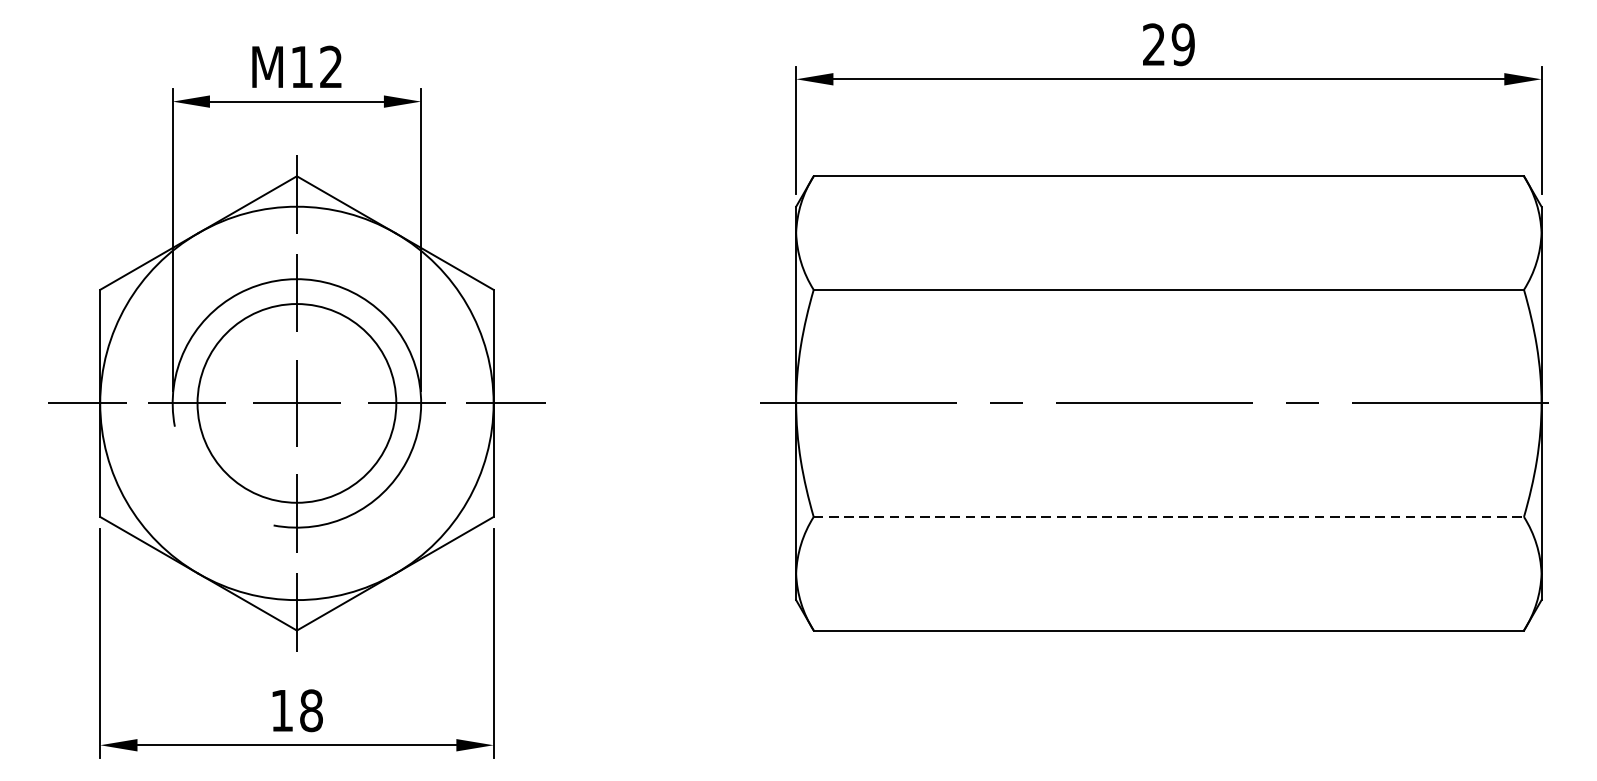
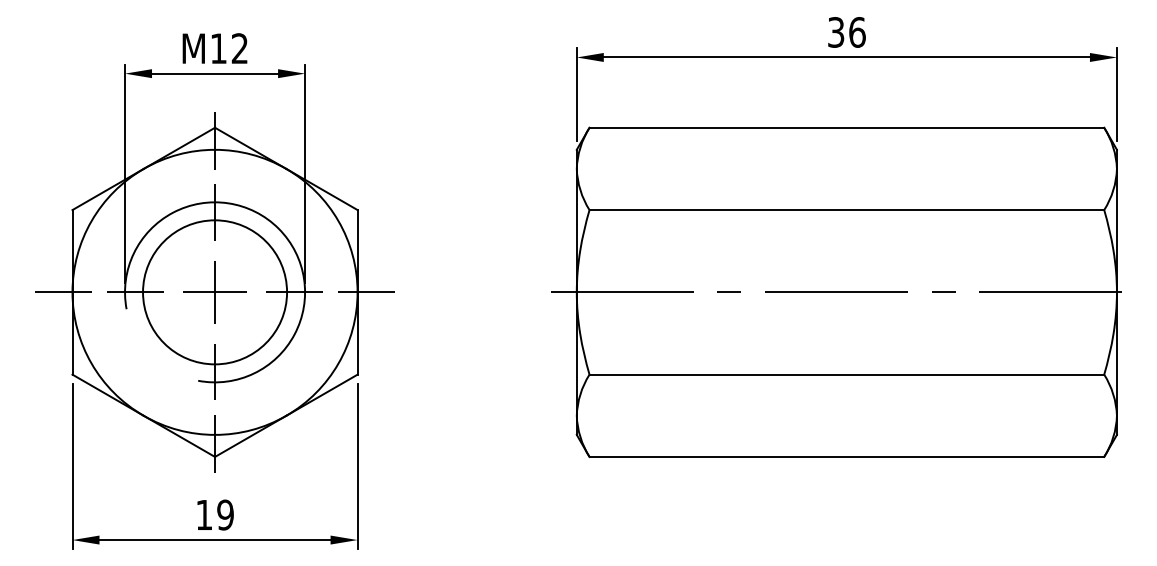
text: (1168, 44) -> (846, 32), 29 -> 36
line: (1169, 516) -> (847, 374), dashed -> solid
text: (311, 709) -> (225, 514), 18 -> 19

